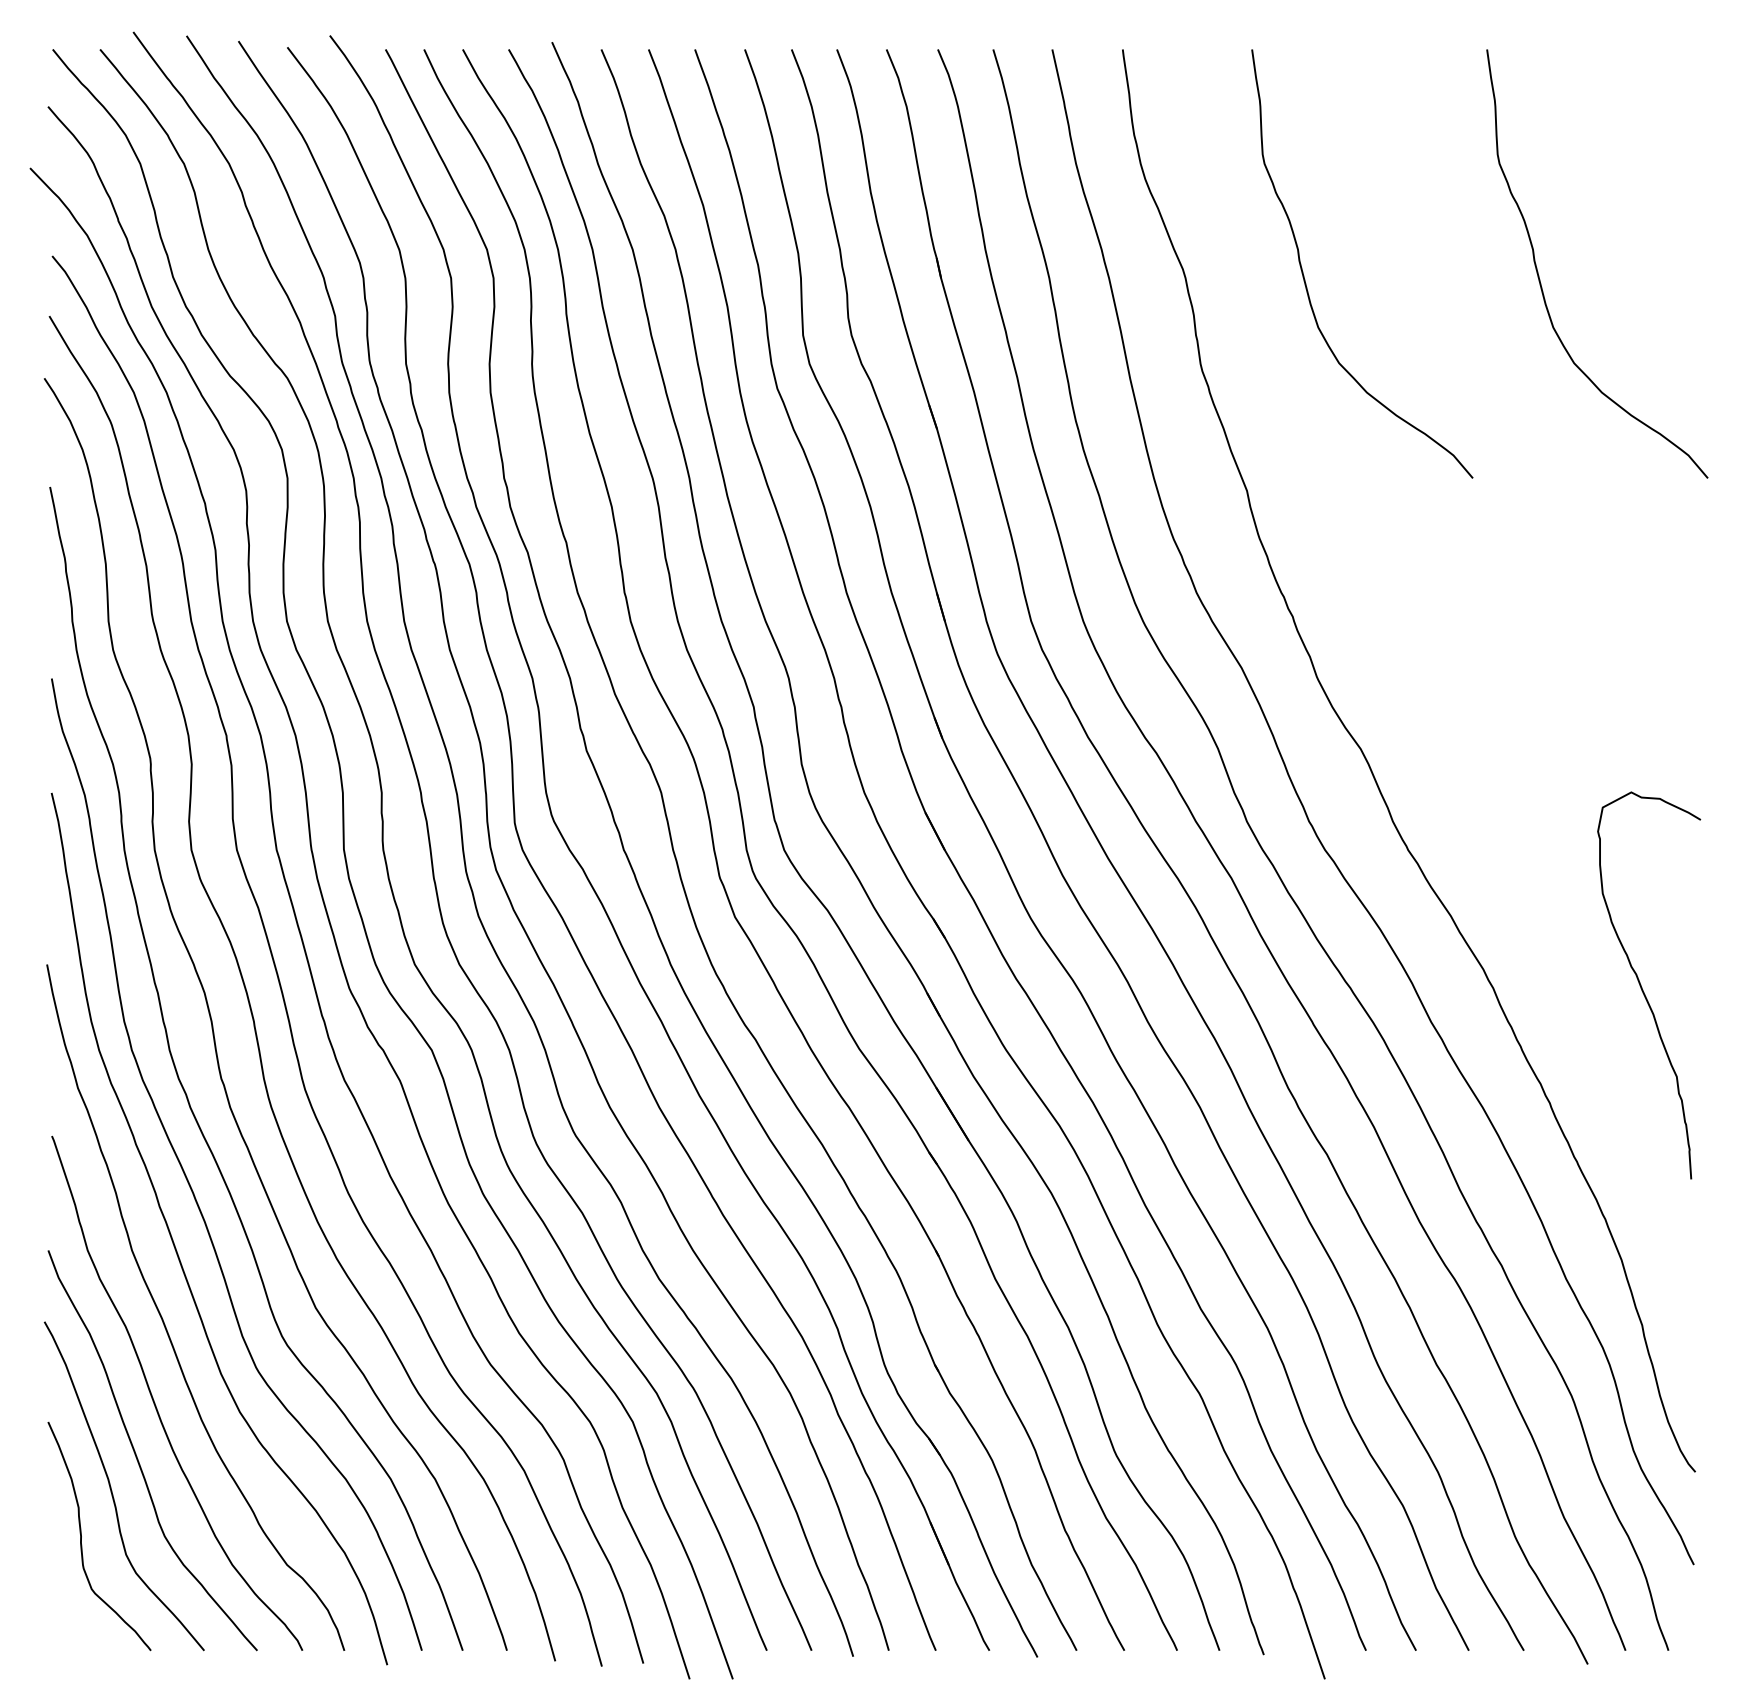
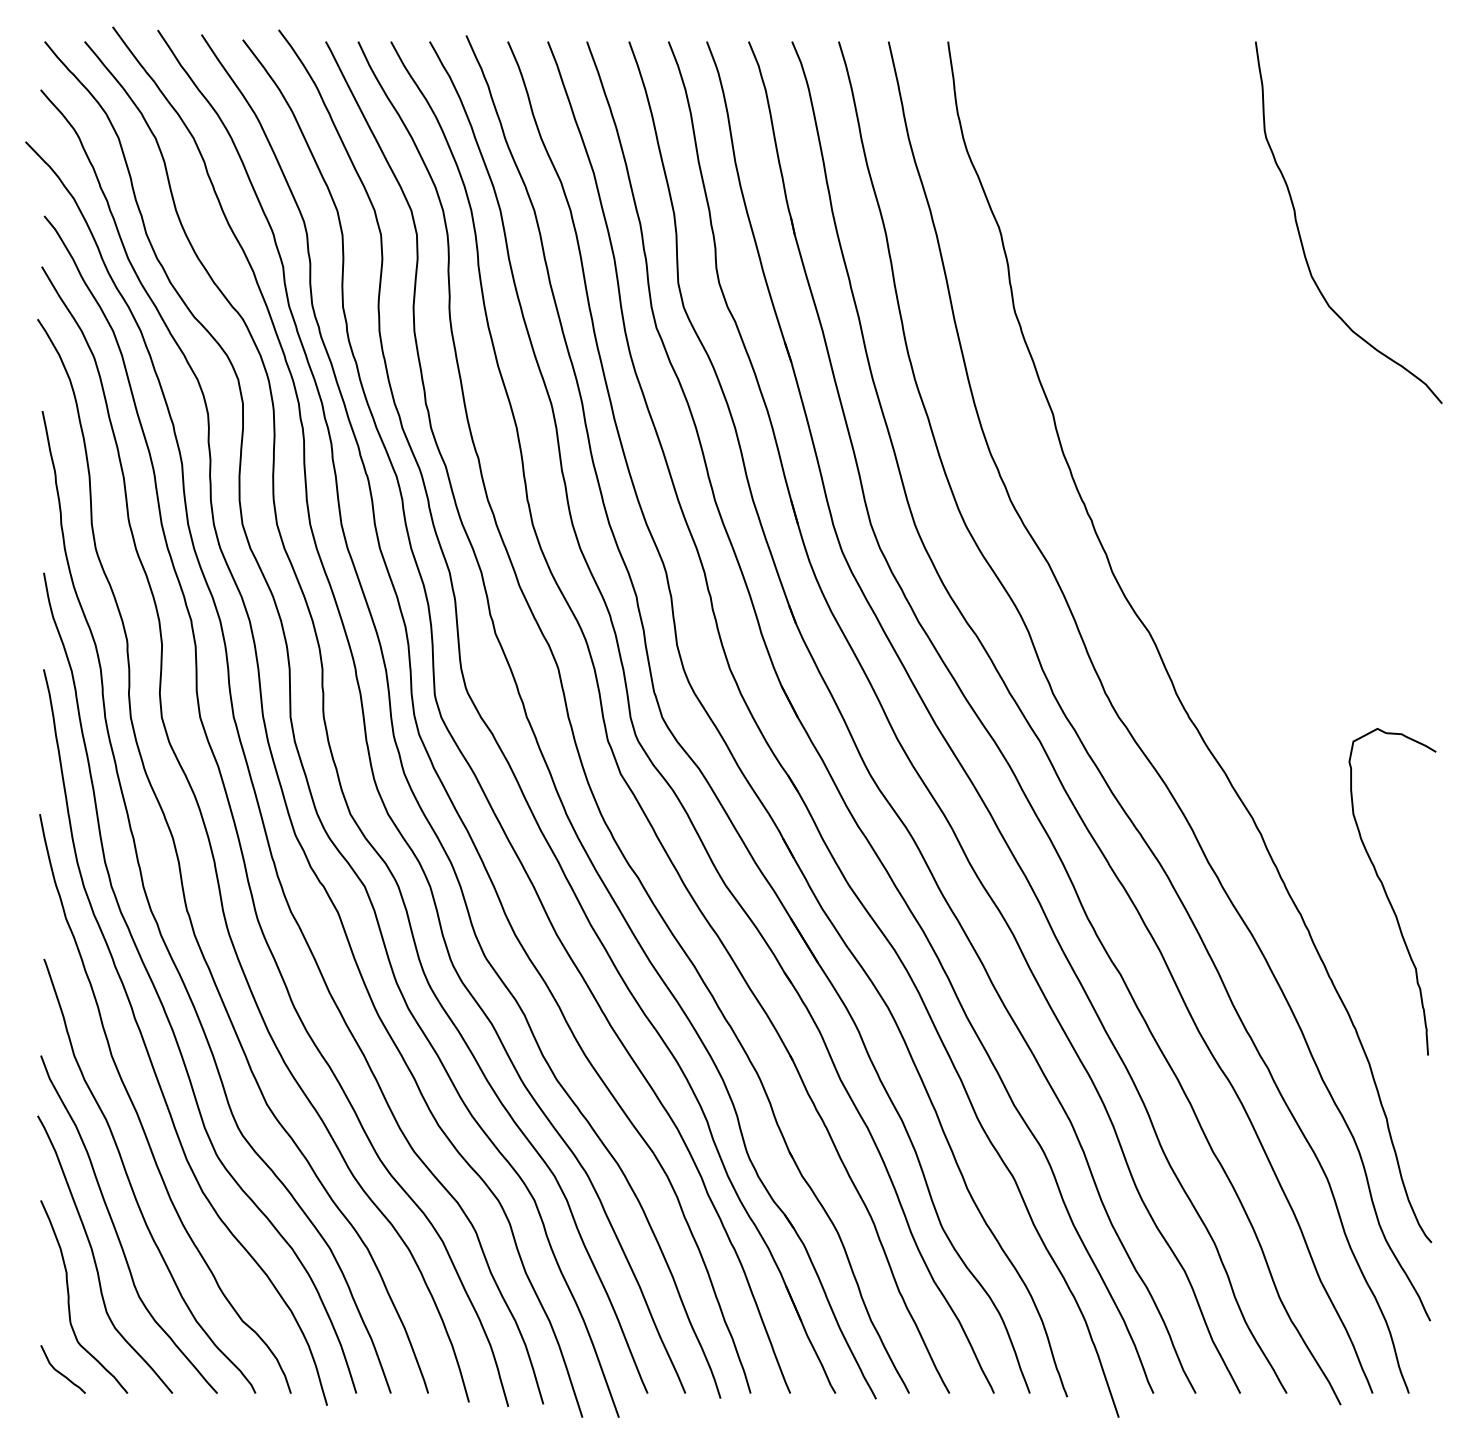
curve: (1305, 279) -> (1102, 235), removed
curve: (1643, 989) -> (1387, 895), moved
curve: (71, 1625) -> (60, 1372), added

